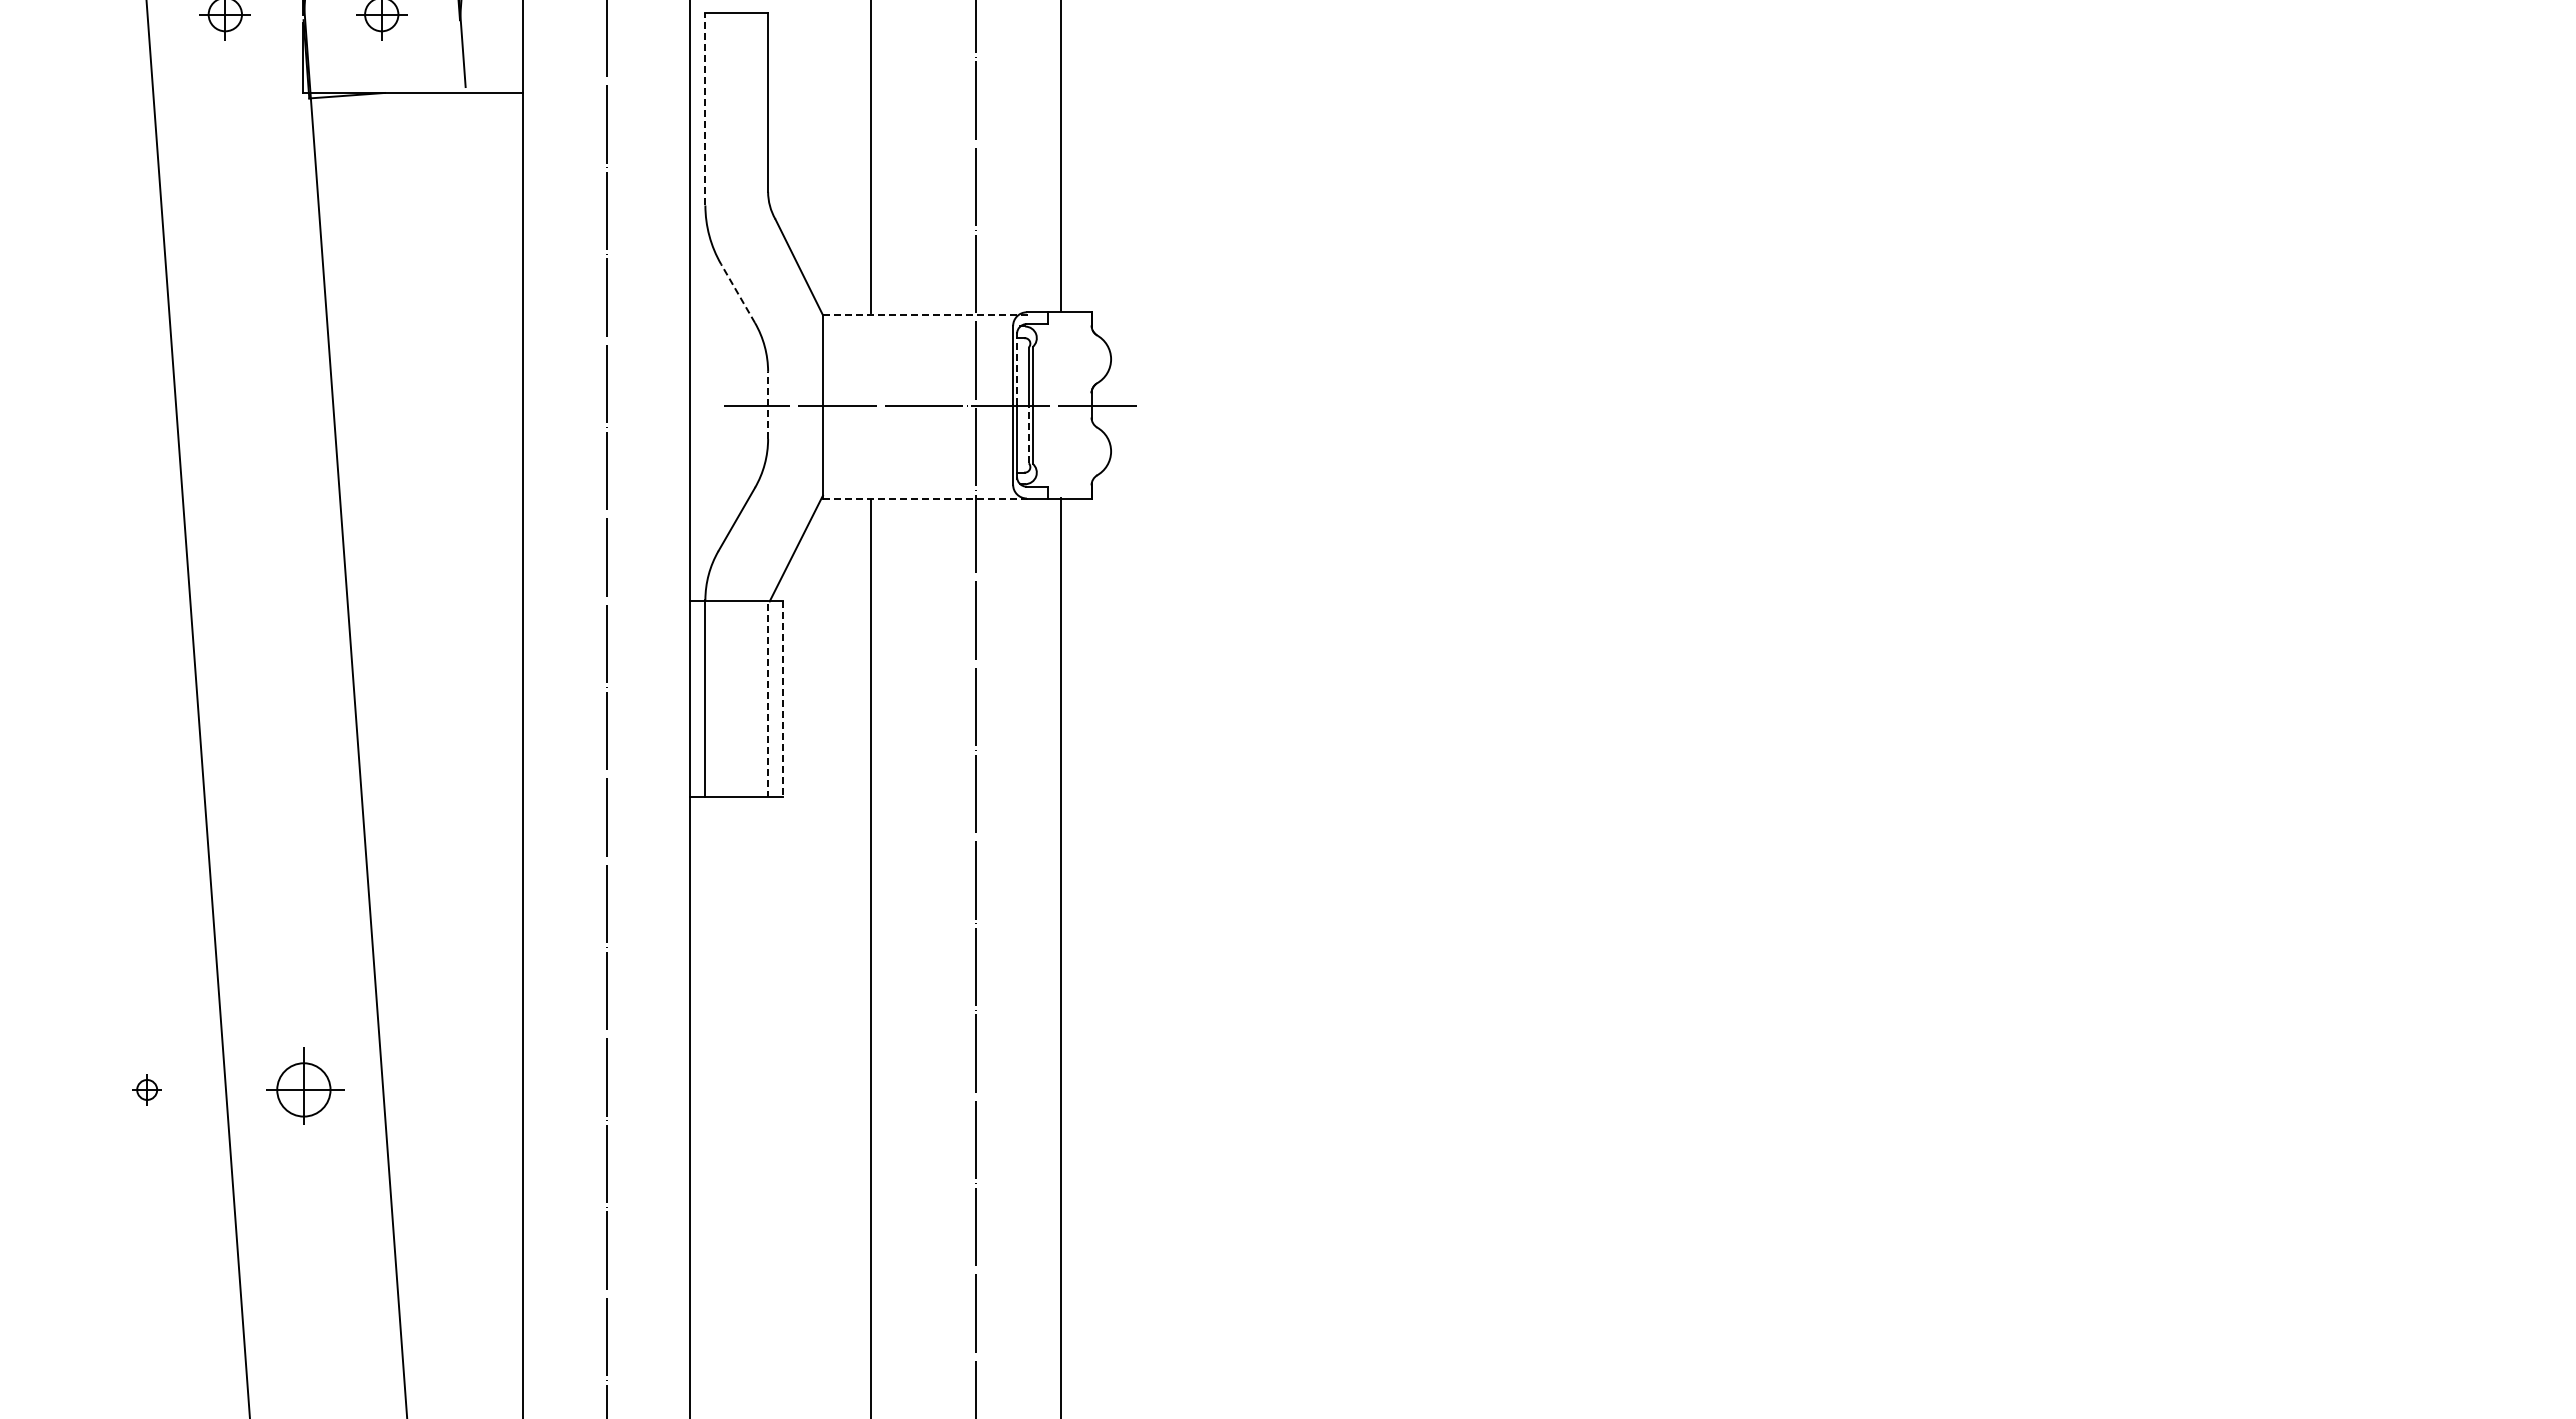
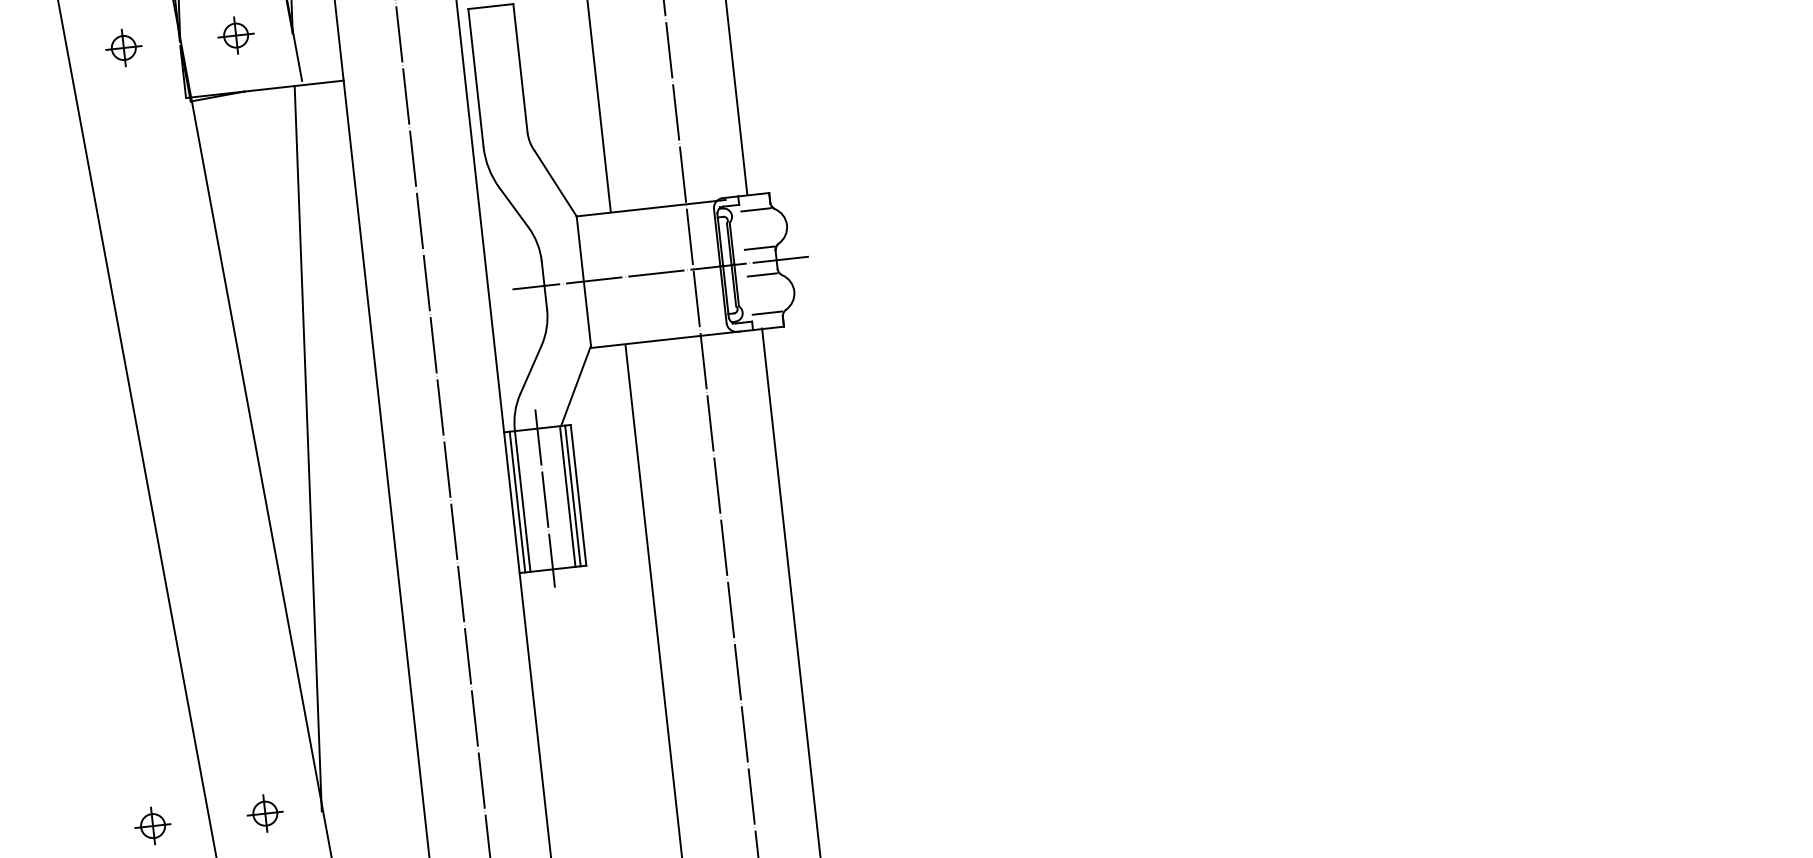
line: (705, 108) -> (475, 77), dashed -> solid
line: (738, 293) -> (514, 207), dashed -> solid
line: (926, 315) -> (651, 208), dashed -> solid
line: (1070, 333) -> (755, 209), added
line: (1017, 368) -> (720, 239), dashed -> solid
line: (1069, 386) -> (759, 248), added
line: (768, 405) -> (544, 285), dashed -> solid
line: (1069, 424) -> (762, 275), added
line: (1028, 434) -> (733, 285), dashed -> solid
line: (1070, 477) -> (767, 313), added
line: (926, 498) -> (665, 339), dashed -> solid
line: (417, 593) -> (307, 448), added
line: (736, 698) -> (544, 498), added
line: (698, 699) -> (517, 502), added
line: (775, 699) -> (573, 496), added
line: (783, 699) -> (578, 495), dashed -> solid
line: (768, 700) -> (568, 497), dashed -> solid
part: (146, 1089) -> (152, 825), size x1.67
part: (303, 1089) -> (265, 813), size x0.62

